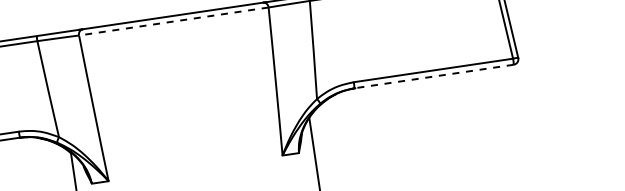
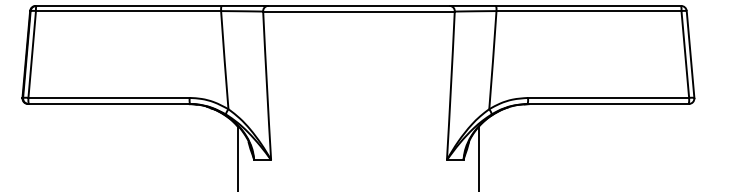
line: (173, 21) -> (358, 11), dashed -> solid
line: (434, 76) -> (608, 104), dashed -> solid

